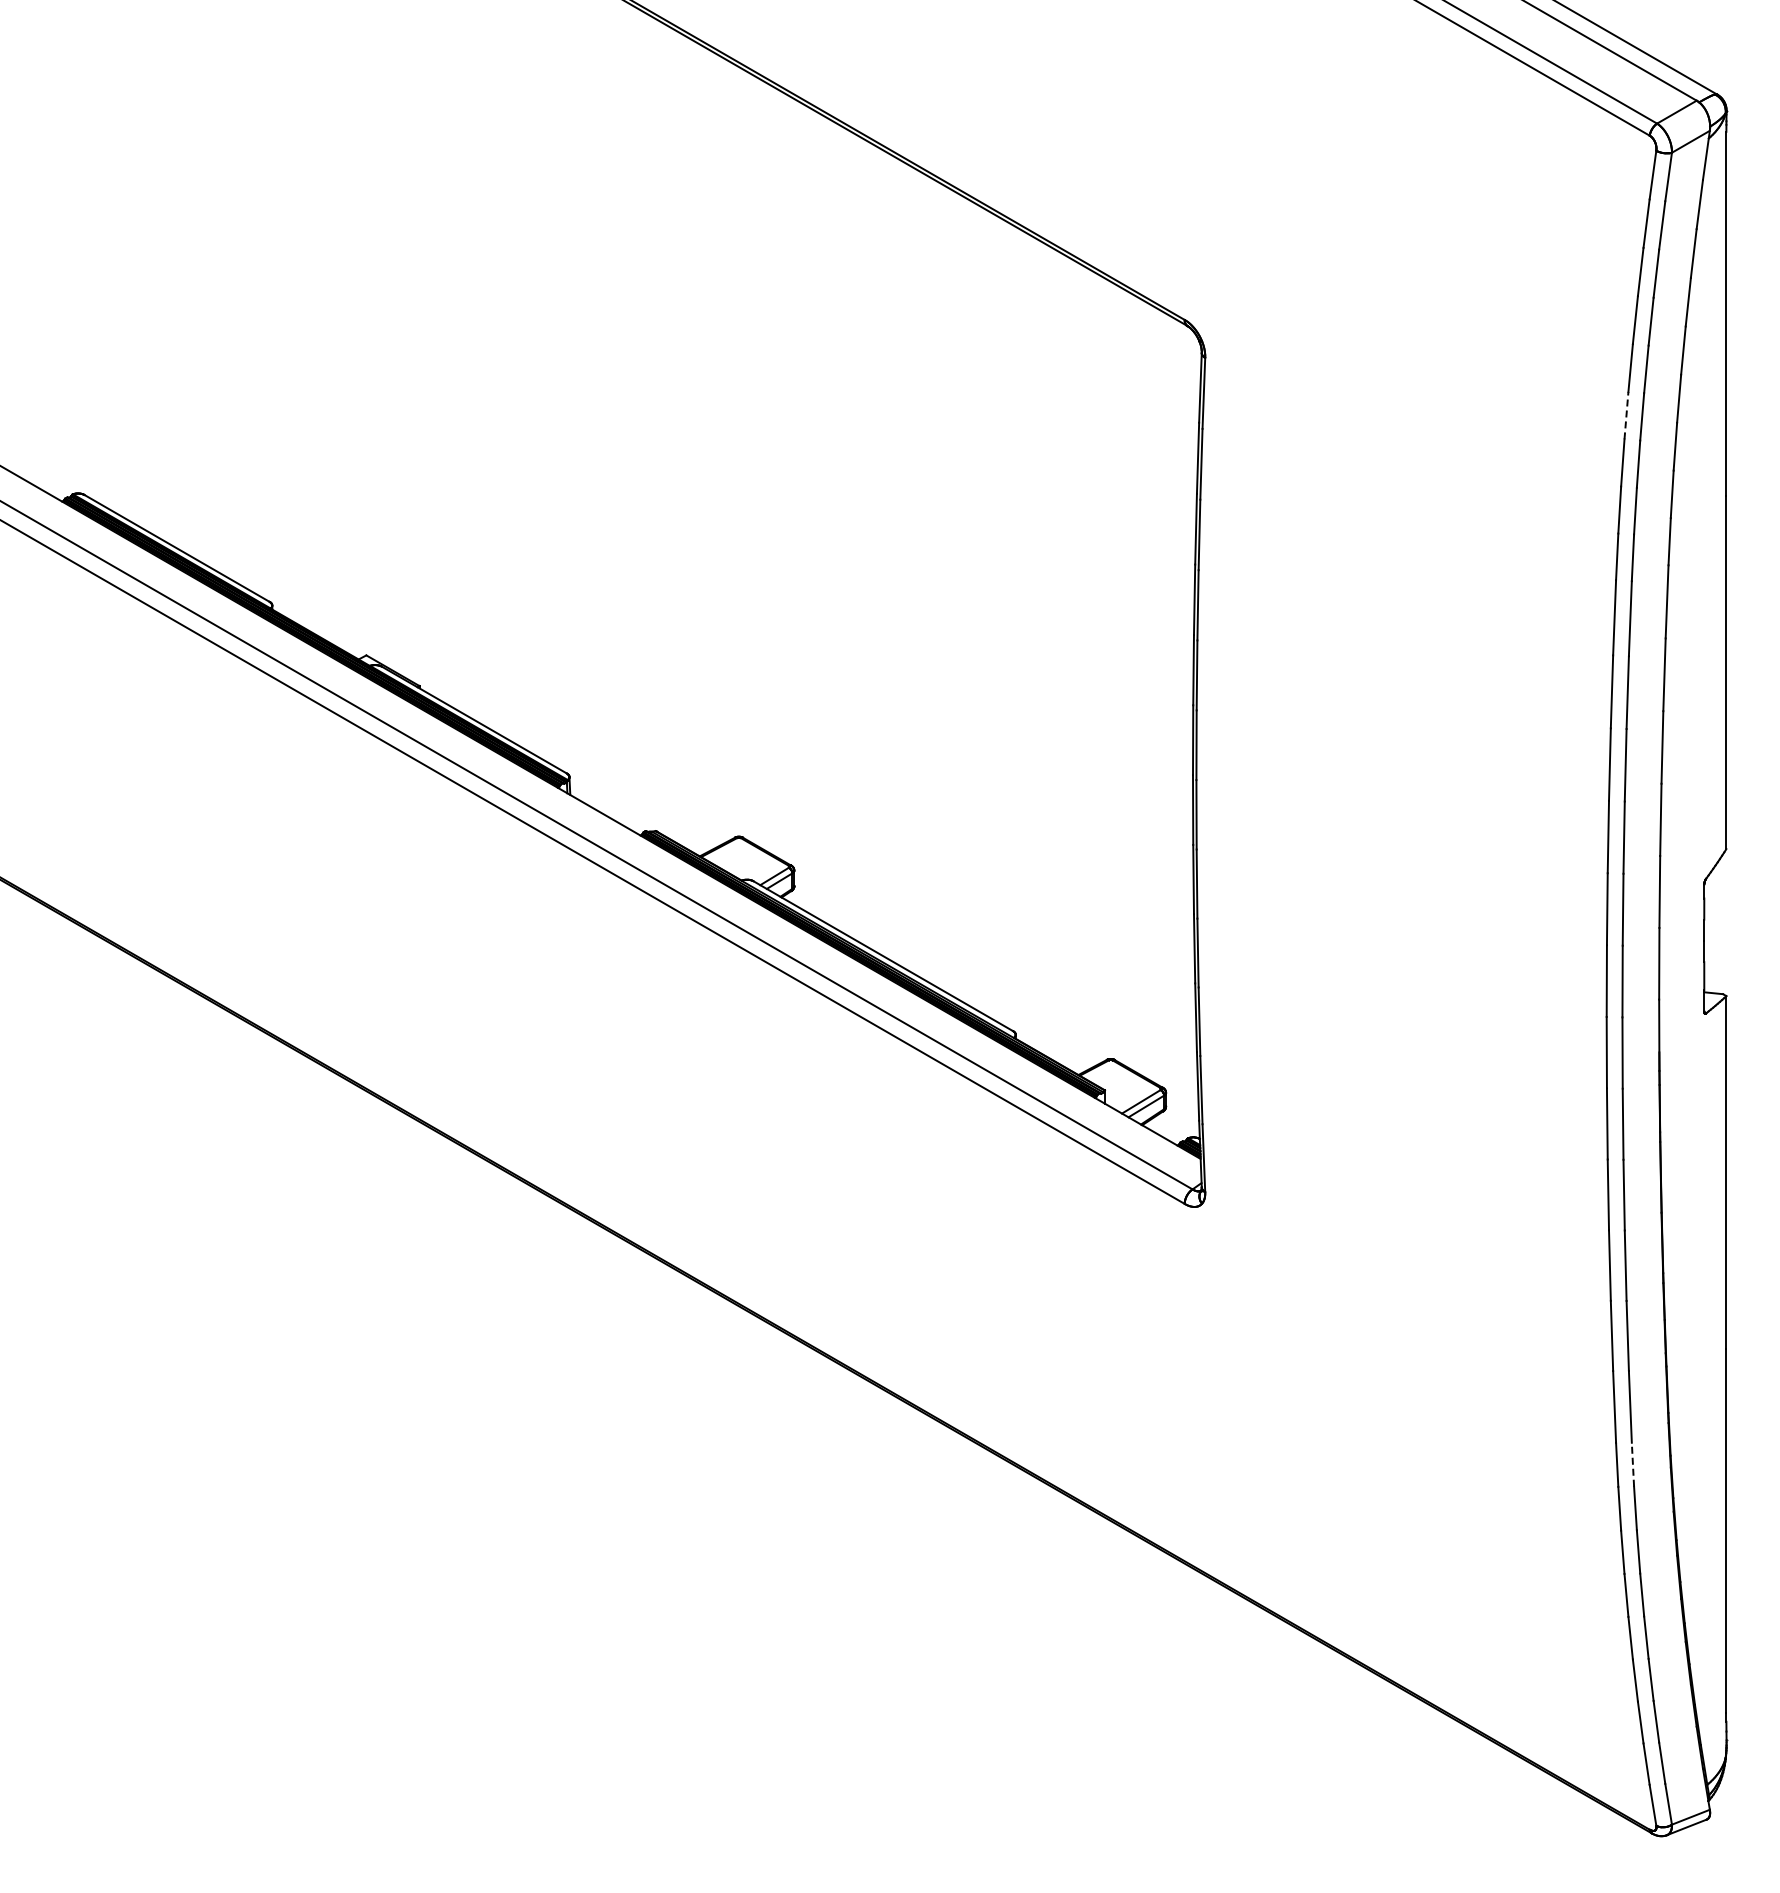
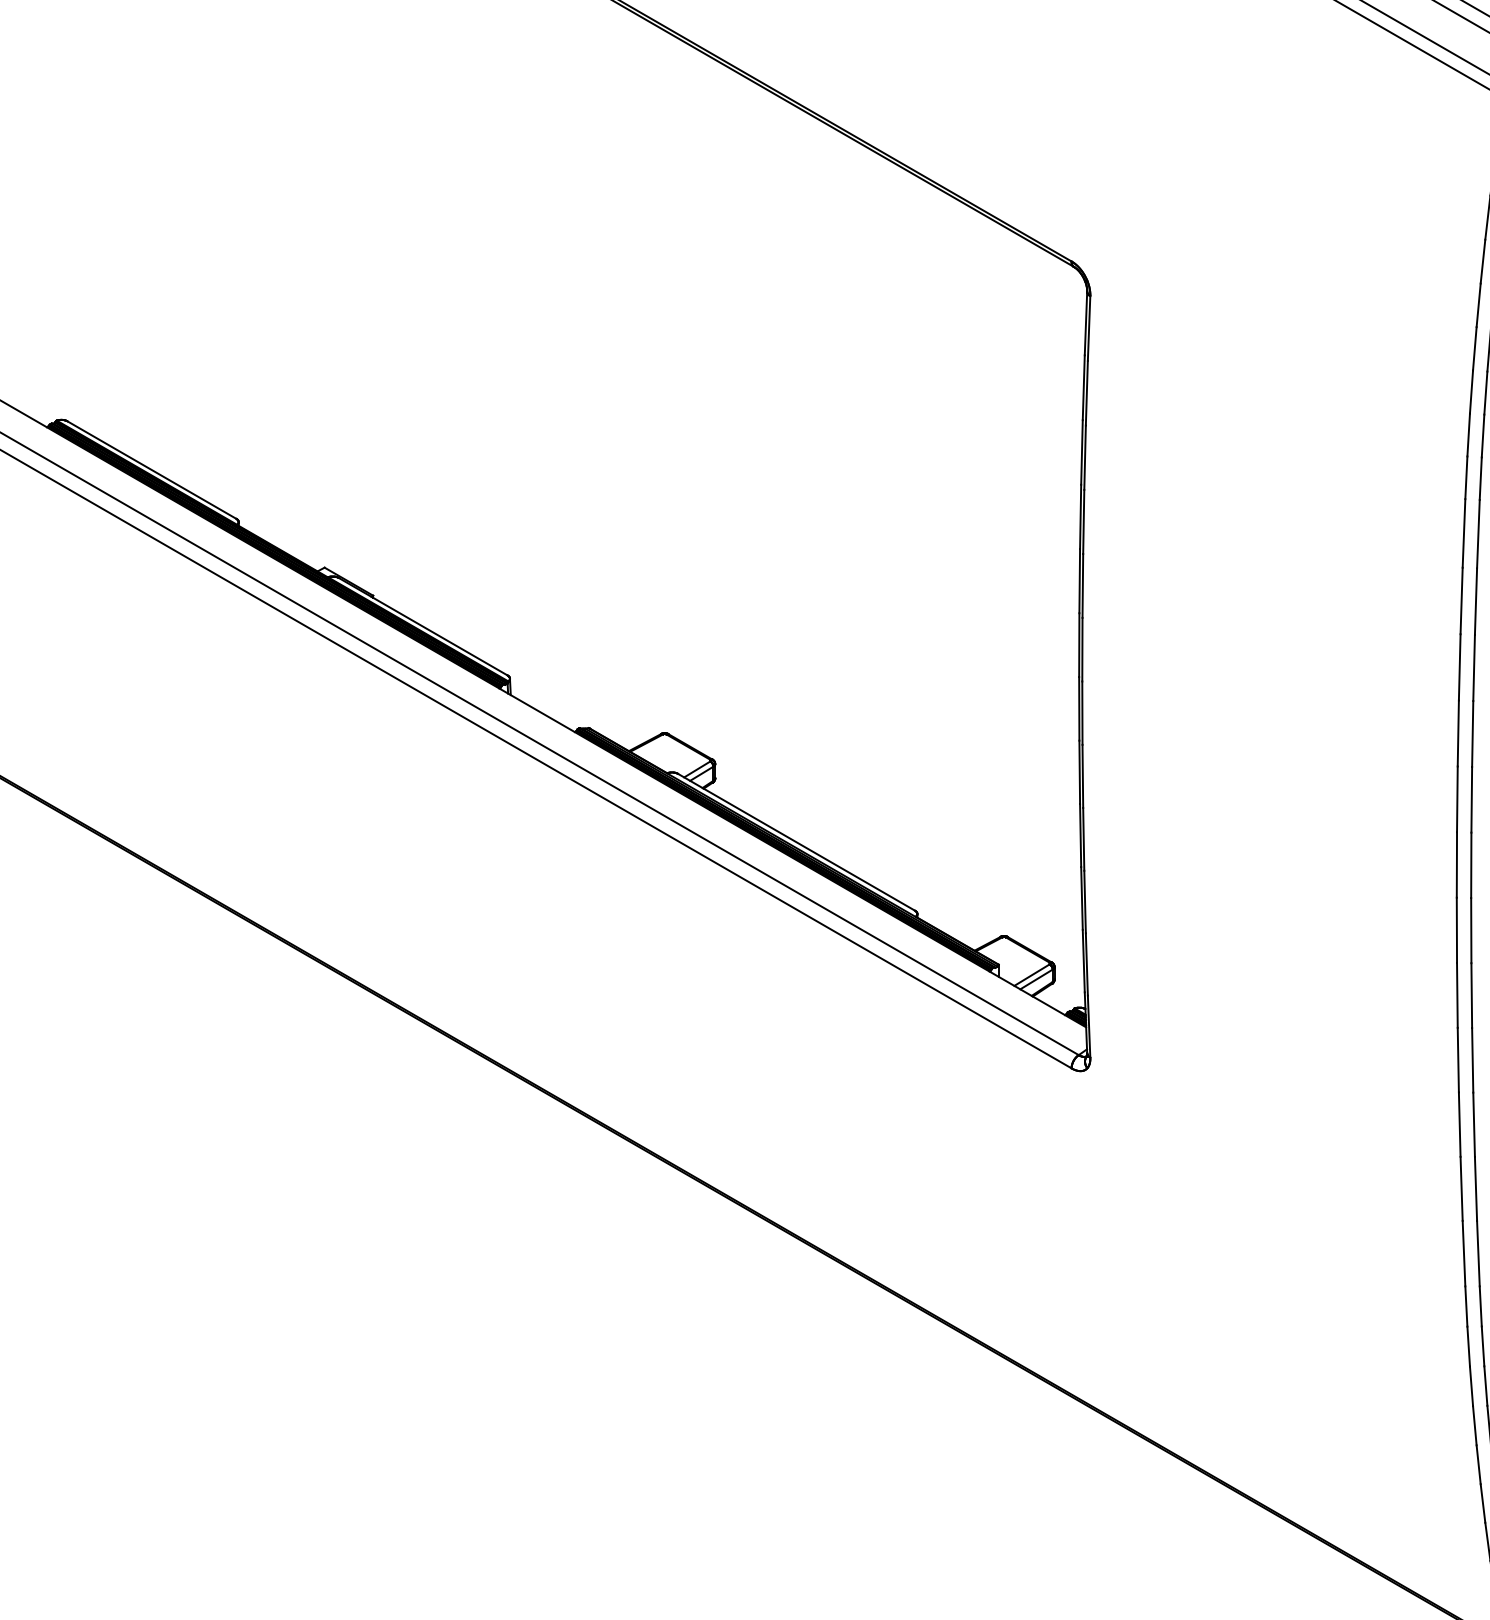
line: (1626, 415) -> (1474, 348), dashed -> solid
line: (1632, 1464) -> (1480, 1306), dashed -> solid

